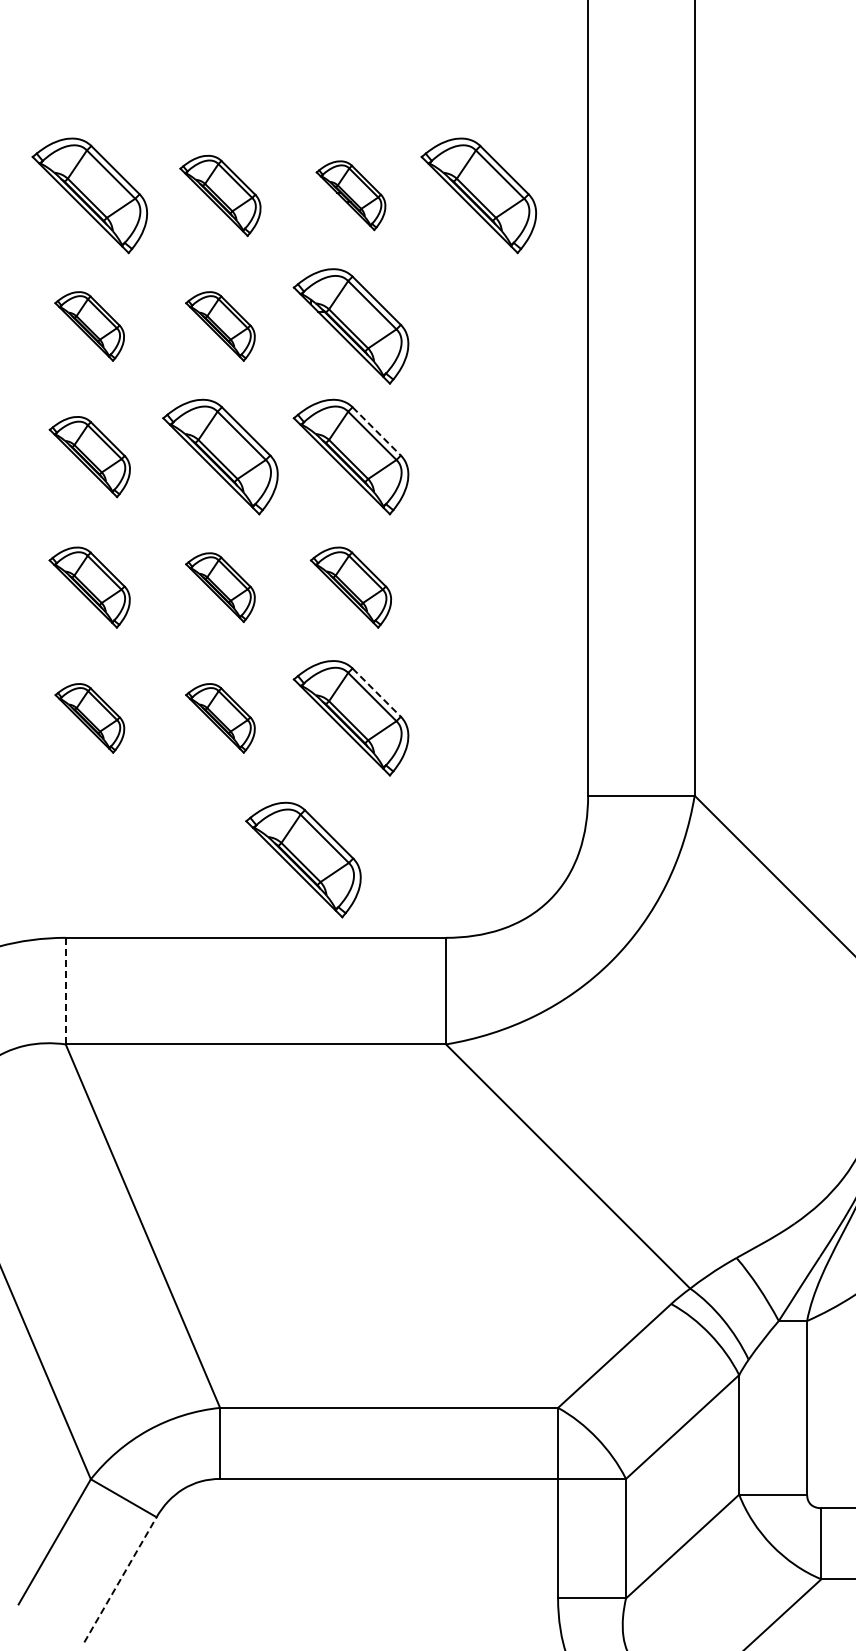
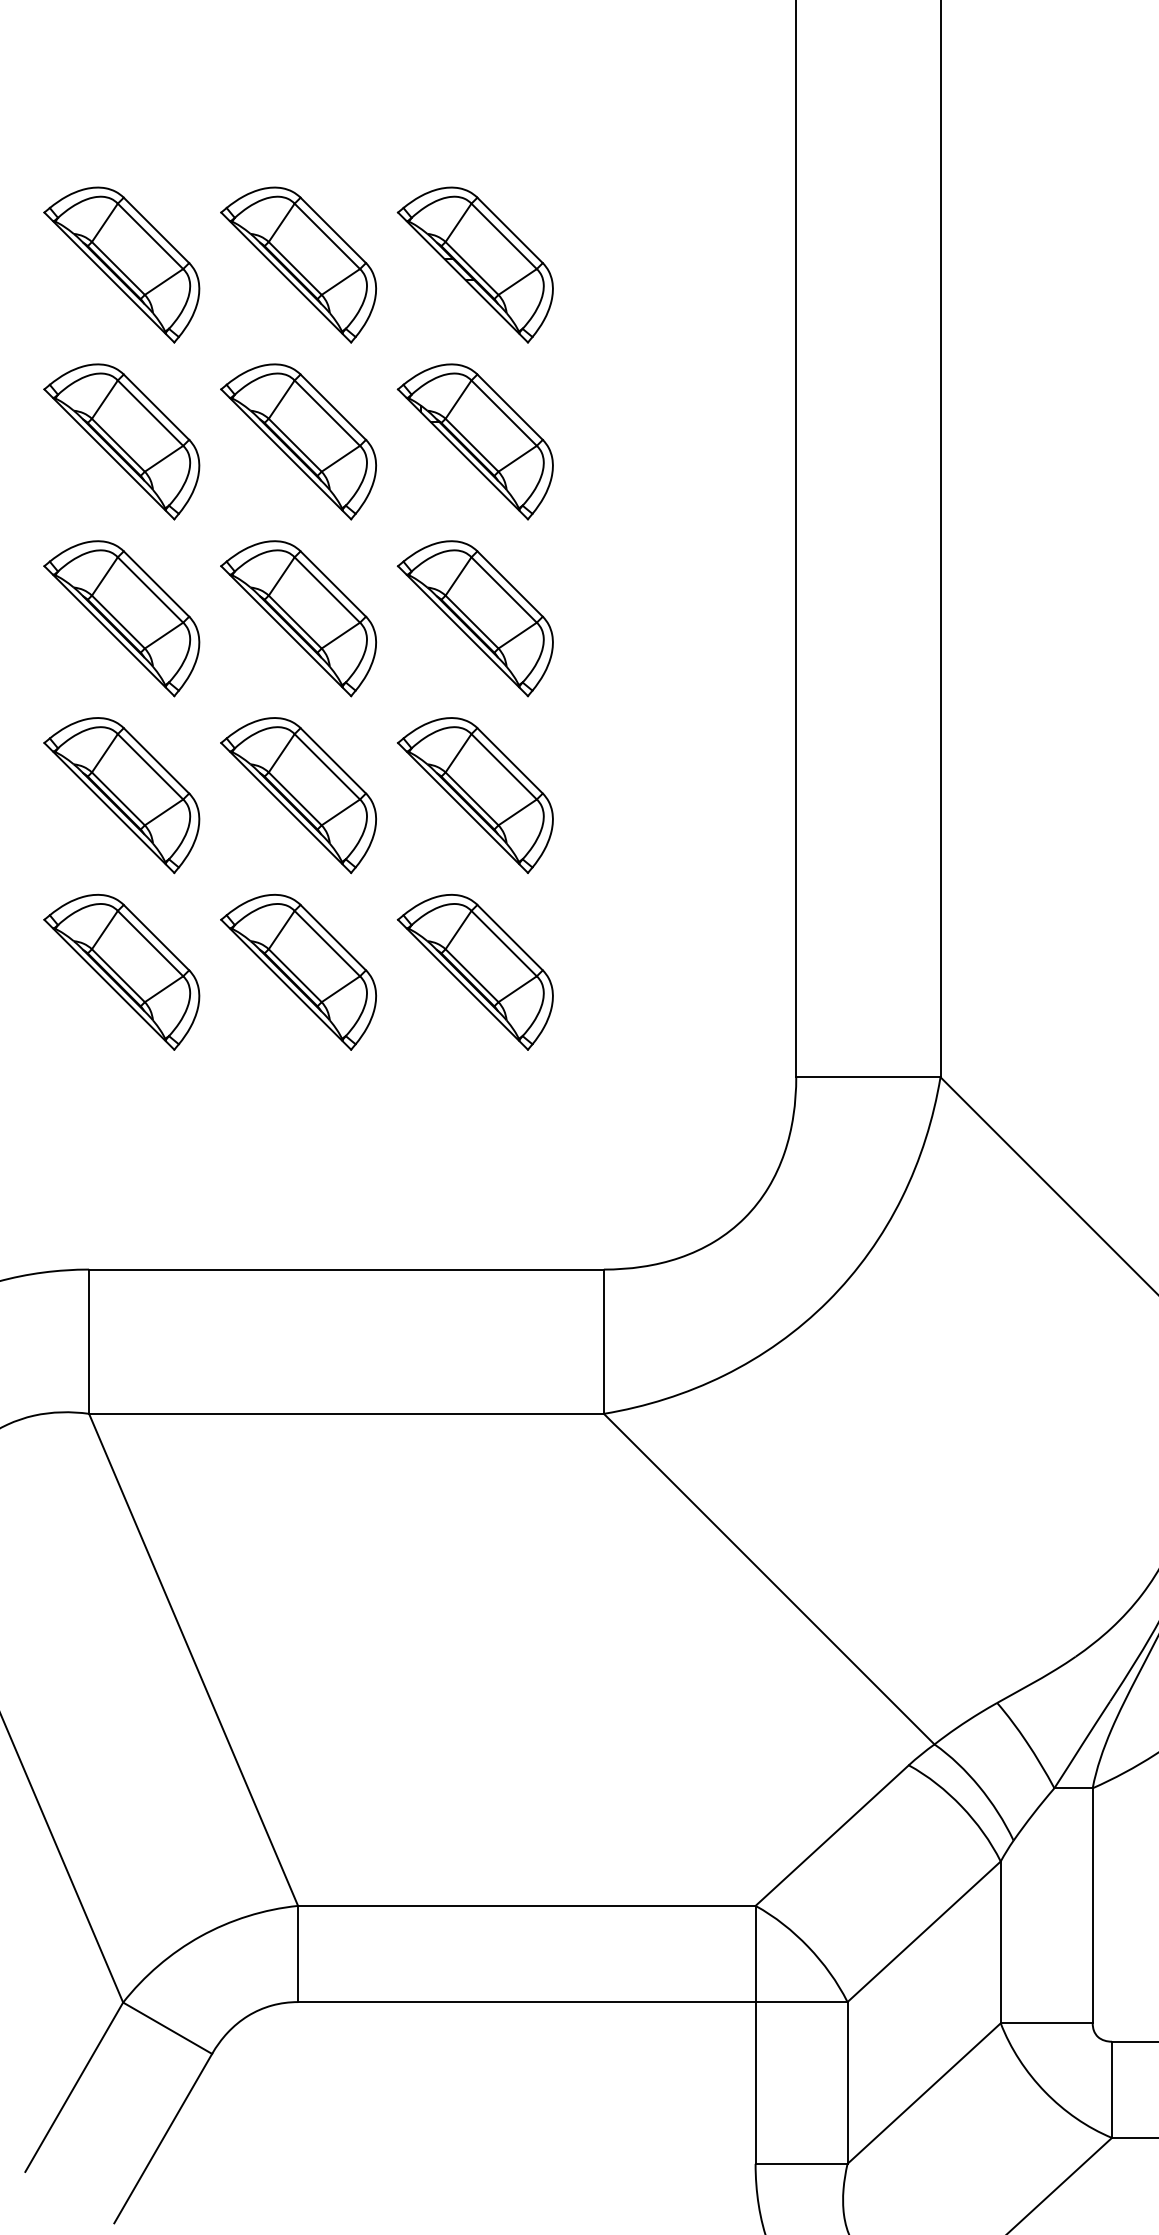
part: (220, 195) -> (298, 264), size x1.43
part: (350, 195) -> (474, 264), size x1.67
part: (478, 195) -> (647, 264), removed
part: (89, 326) -> (121, 442), size x1.67
part: (220, 326) -> (298, 442), size x1.67
line: (377, 431) -> (511, 584), dashed -> solid
part: (89, 456) -> (121, 617), size x1.43
part: (89, 587) -> (121, 795), size x1.43
part: (220, 587) -> (298, 795), size x1.67
part: (350, 587) -> (474, 795), size x1.43
line: (377, 693) -> (511, 938), dashed -> solid
part: (89, 718) -> (121, 972), size x1.67
part: (220, 718) -> (298, 972), size x1.67
part: (303, 859) -> (410, 1163), removed
line: (65, 990) -> (88, 1340), dashed -> solid
line: (120, 1579) -> (163, 2138), dashed -> solid

